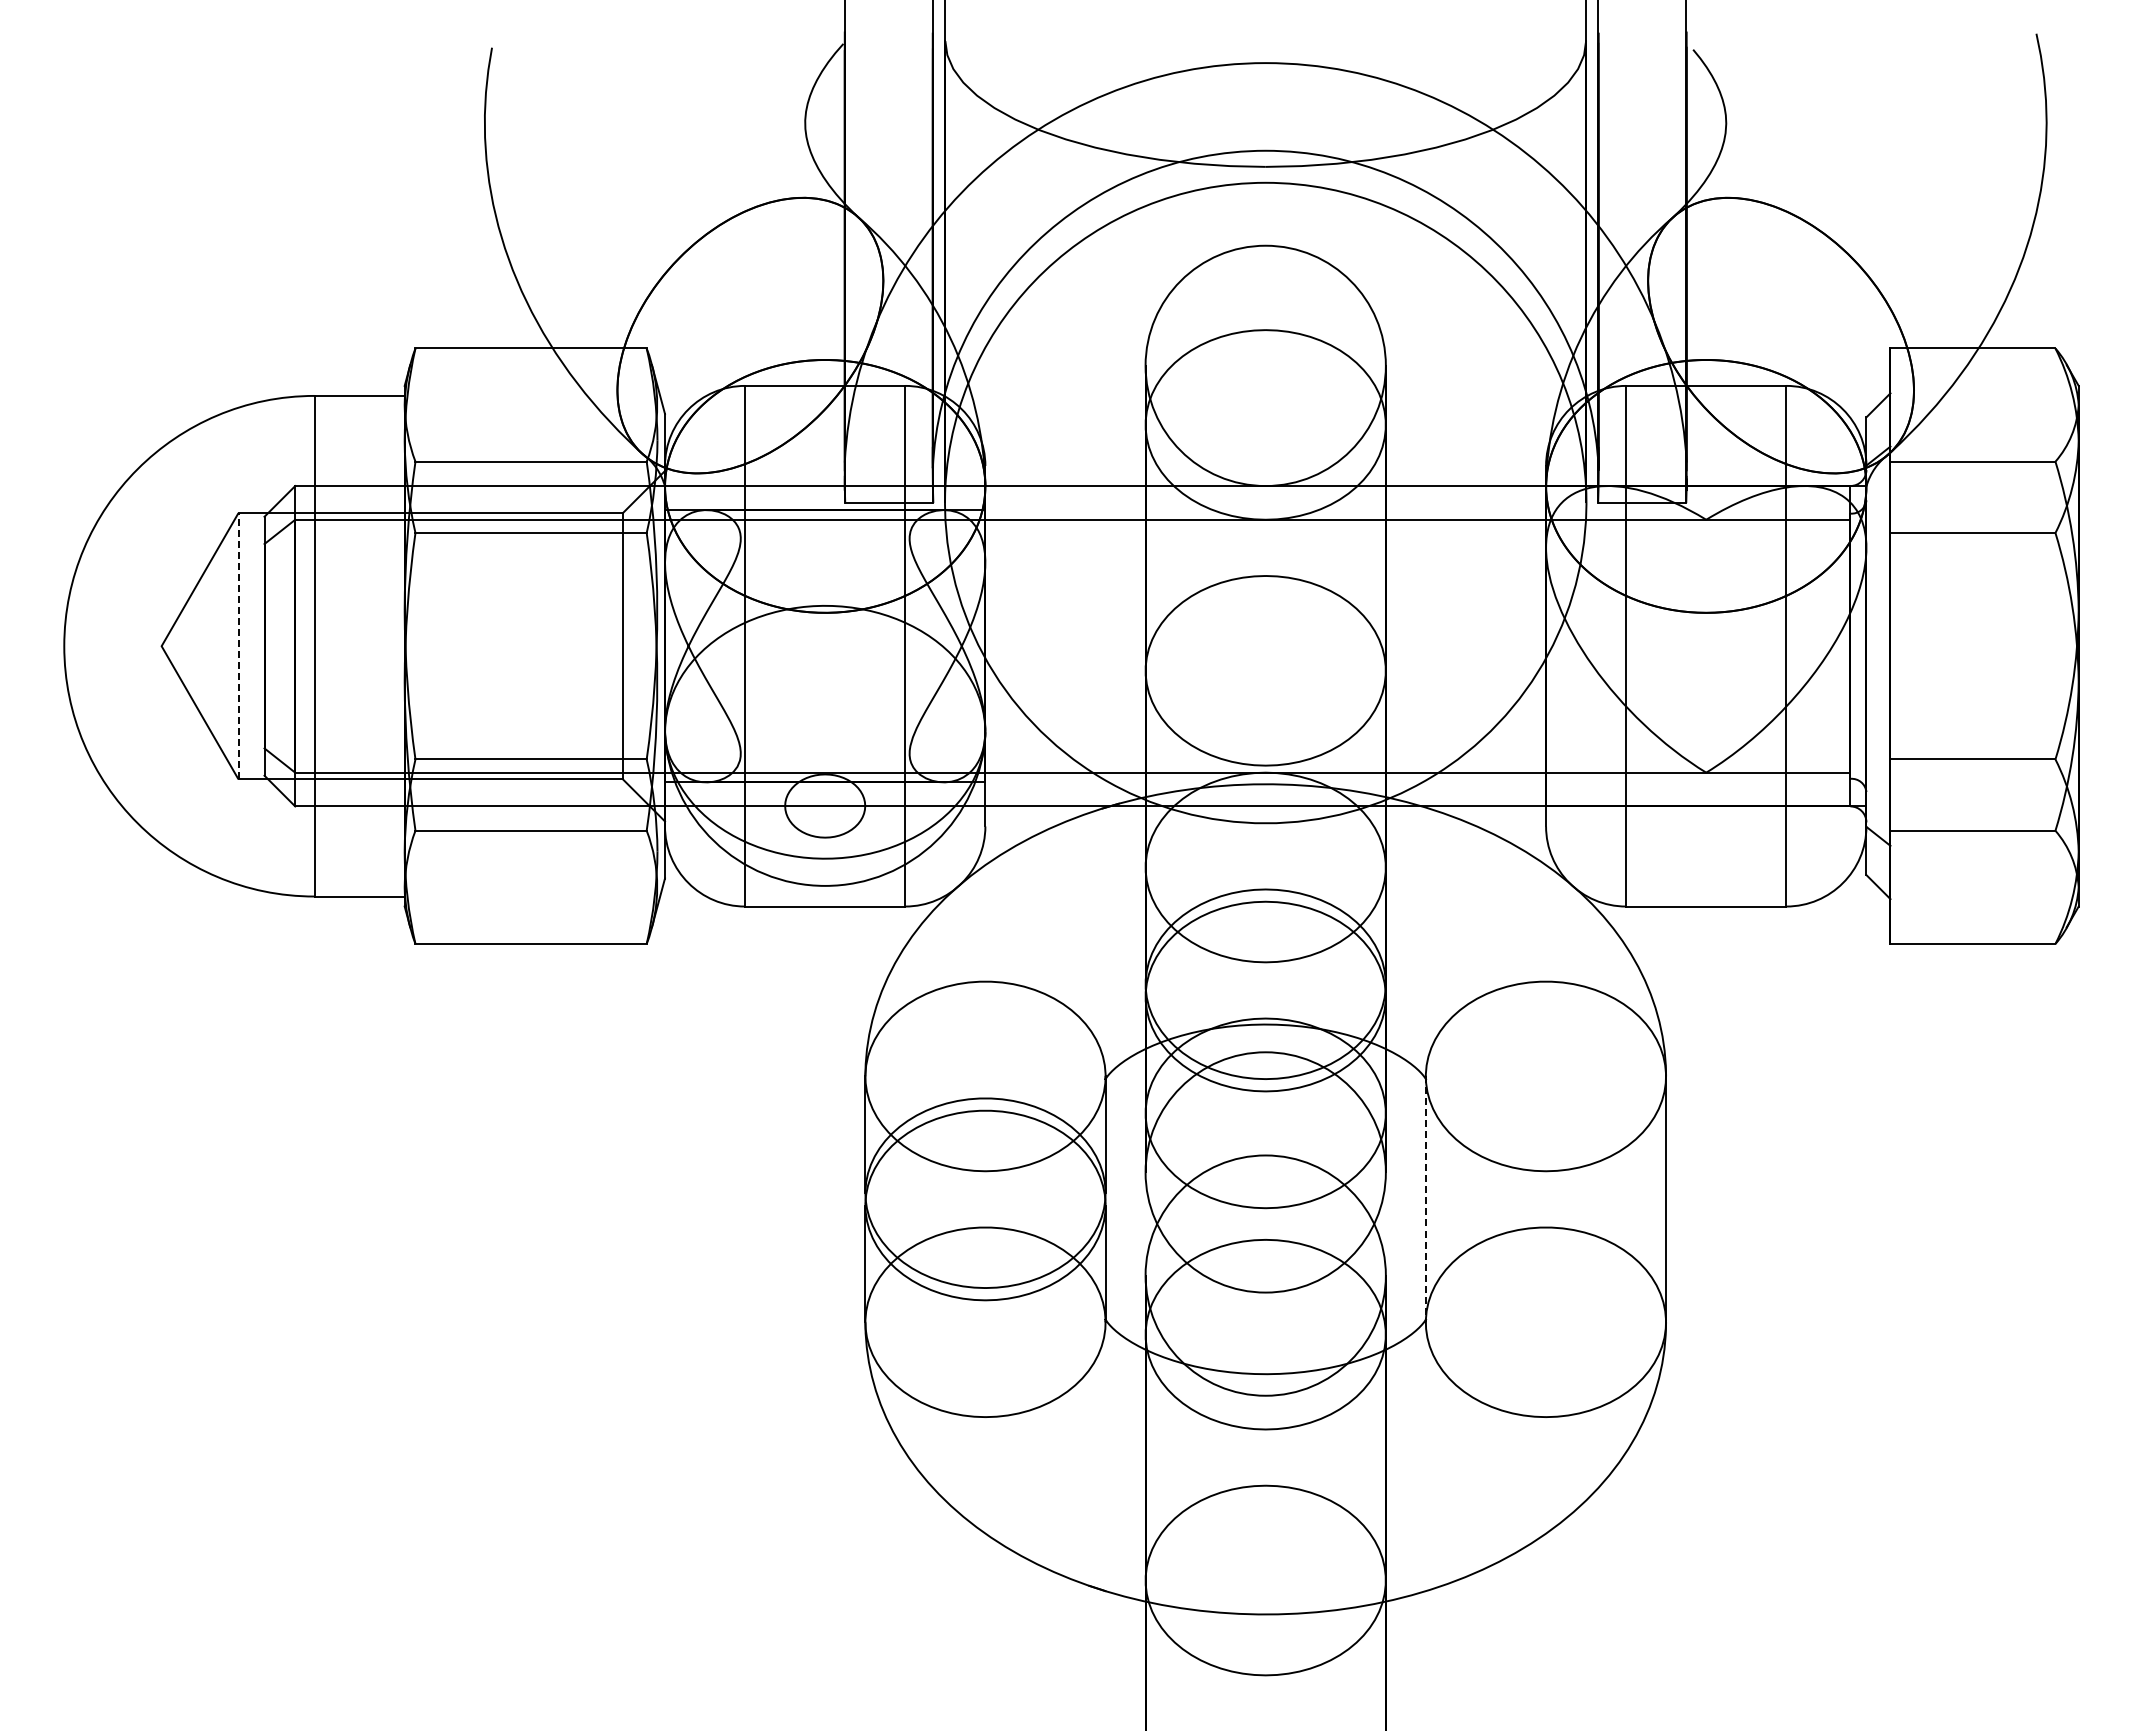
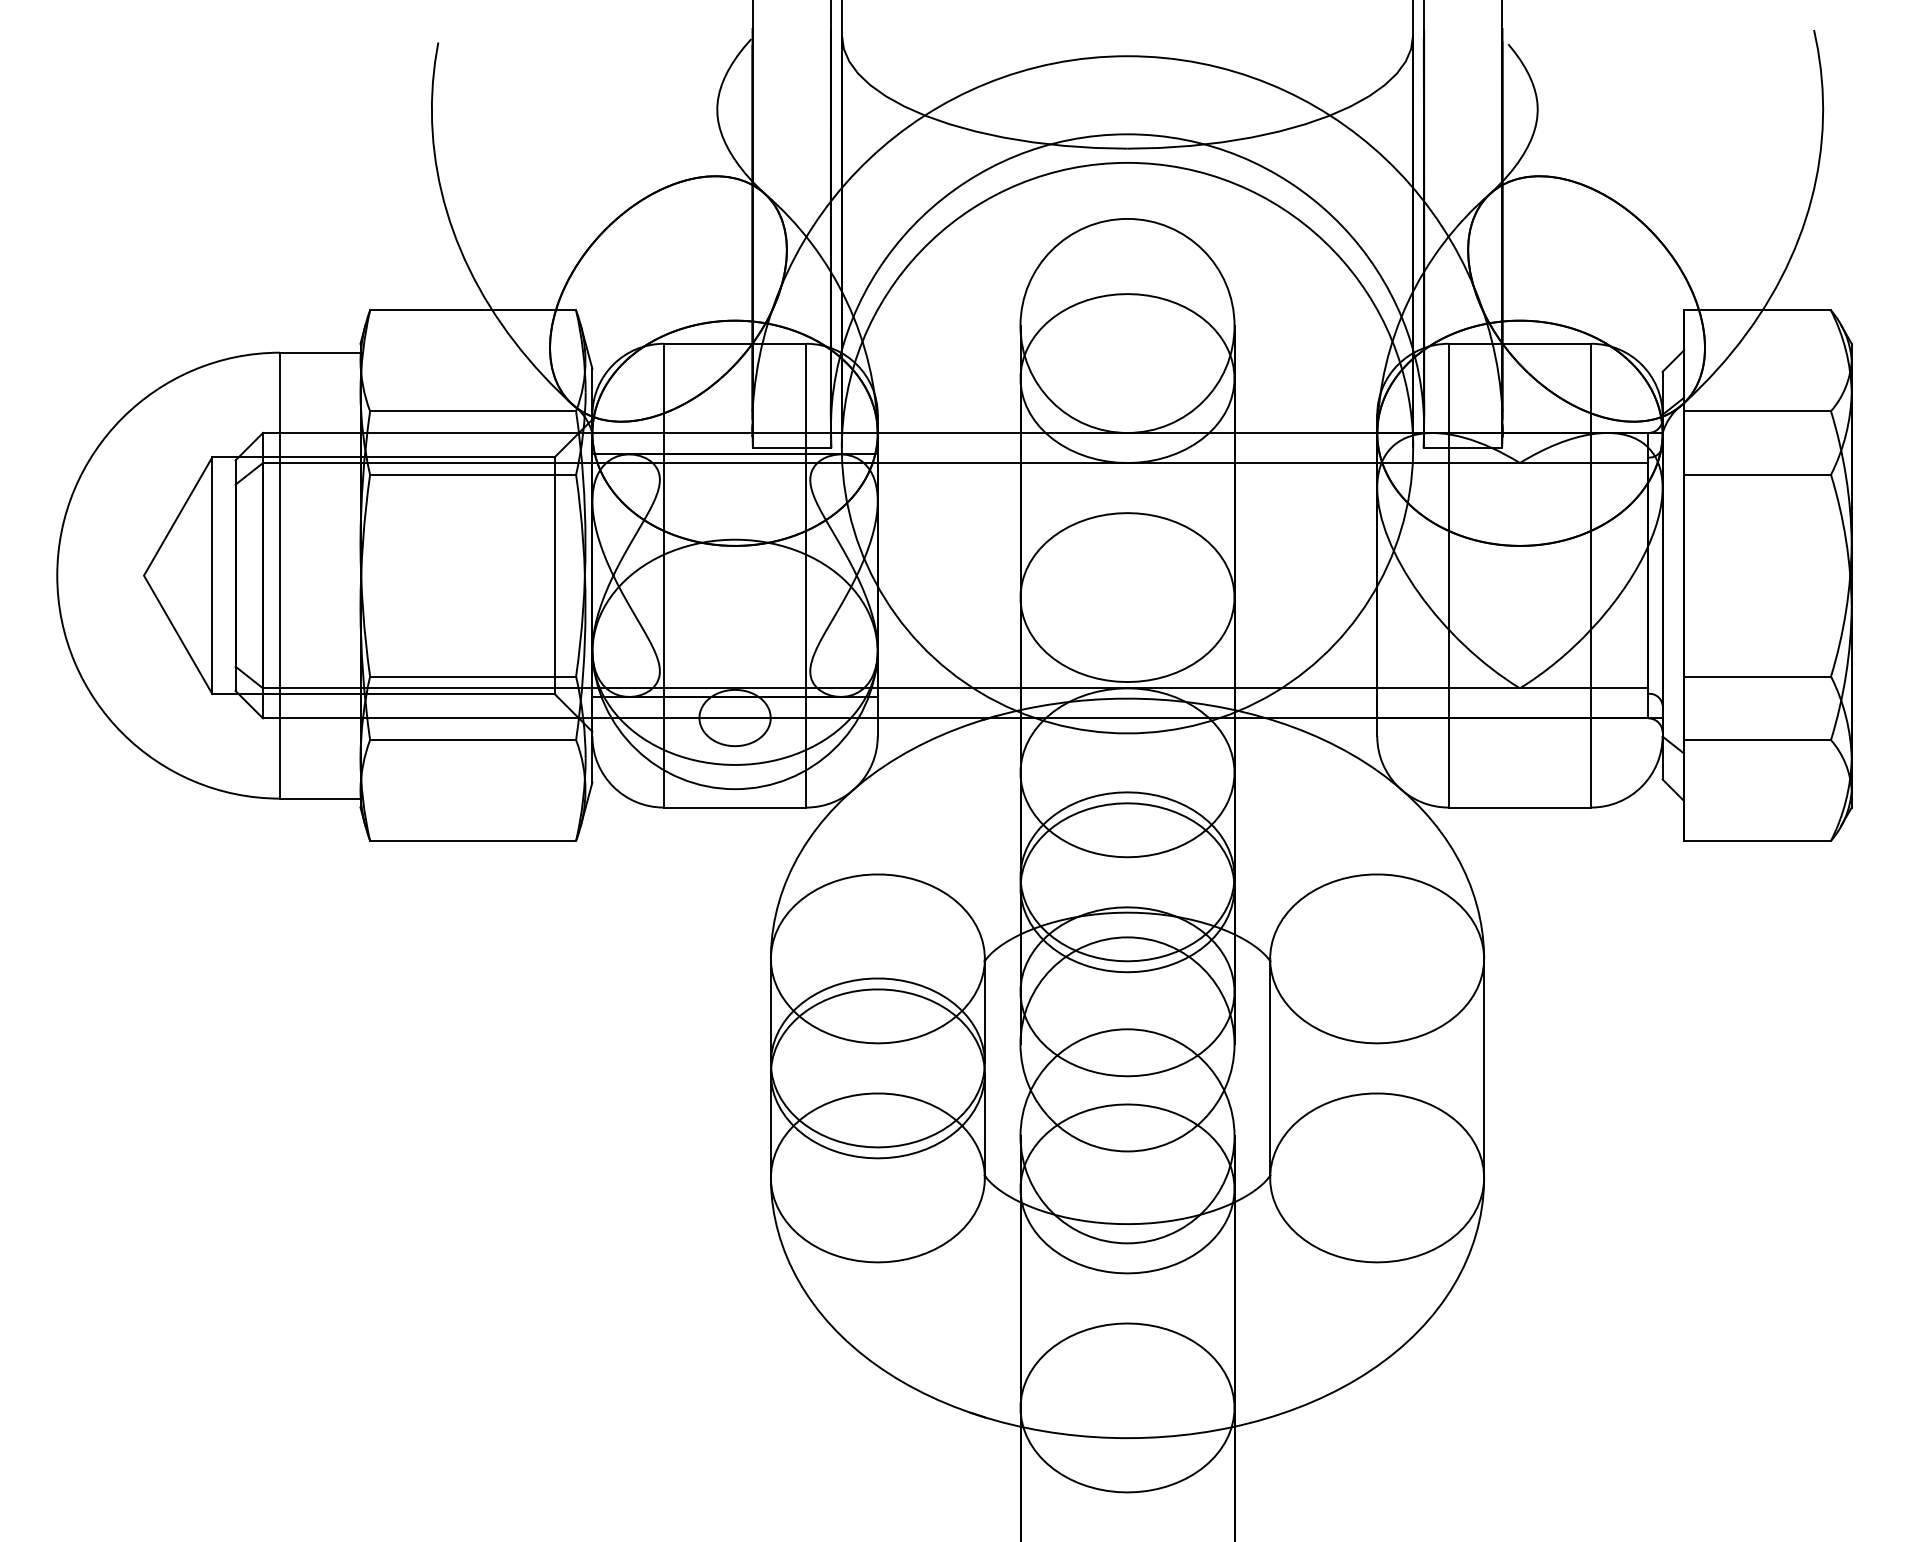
line: (238, 645) -> (212, 575), dashed -> solid
line: (1425, 1199) -> (1269, 1068), dashed -> solid

